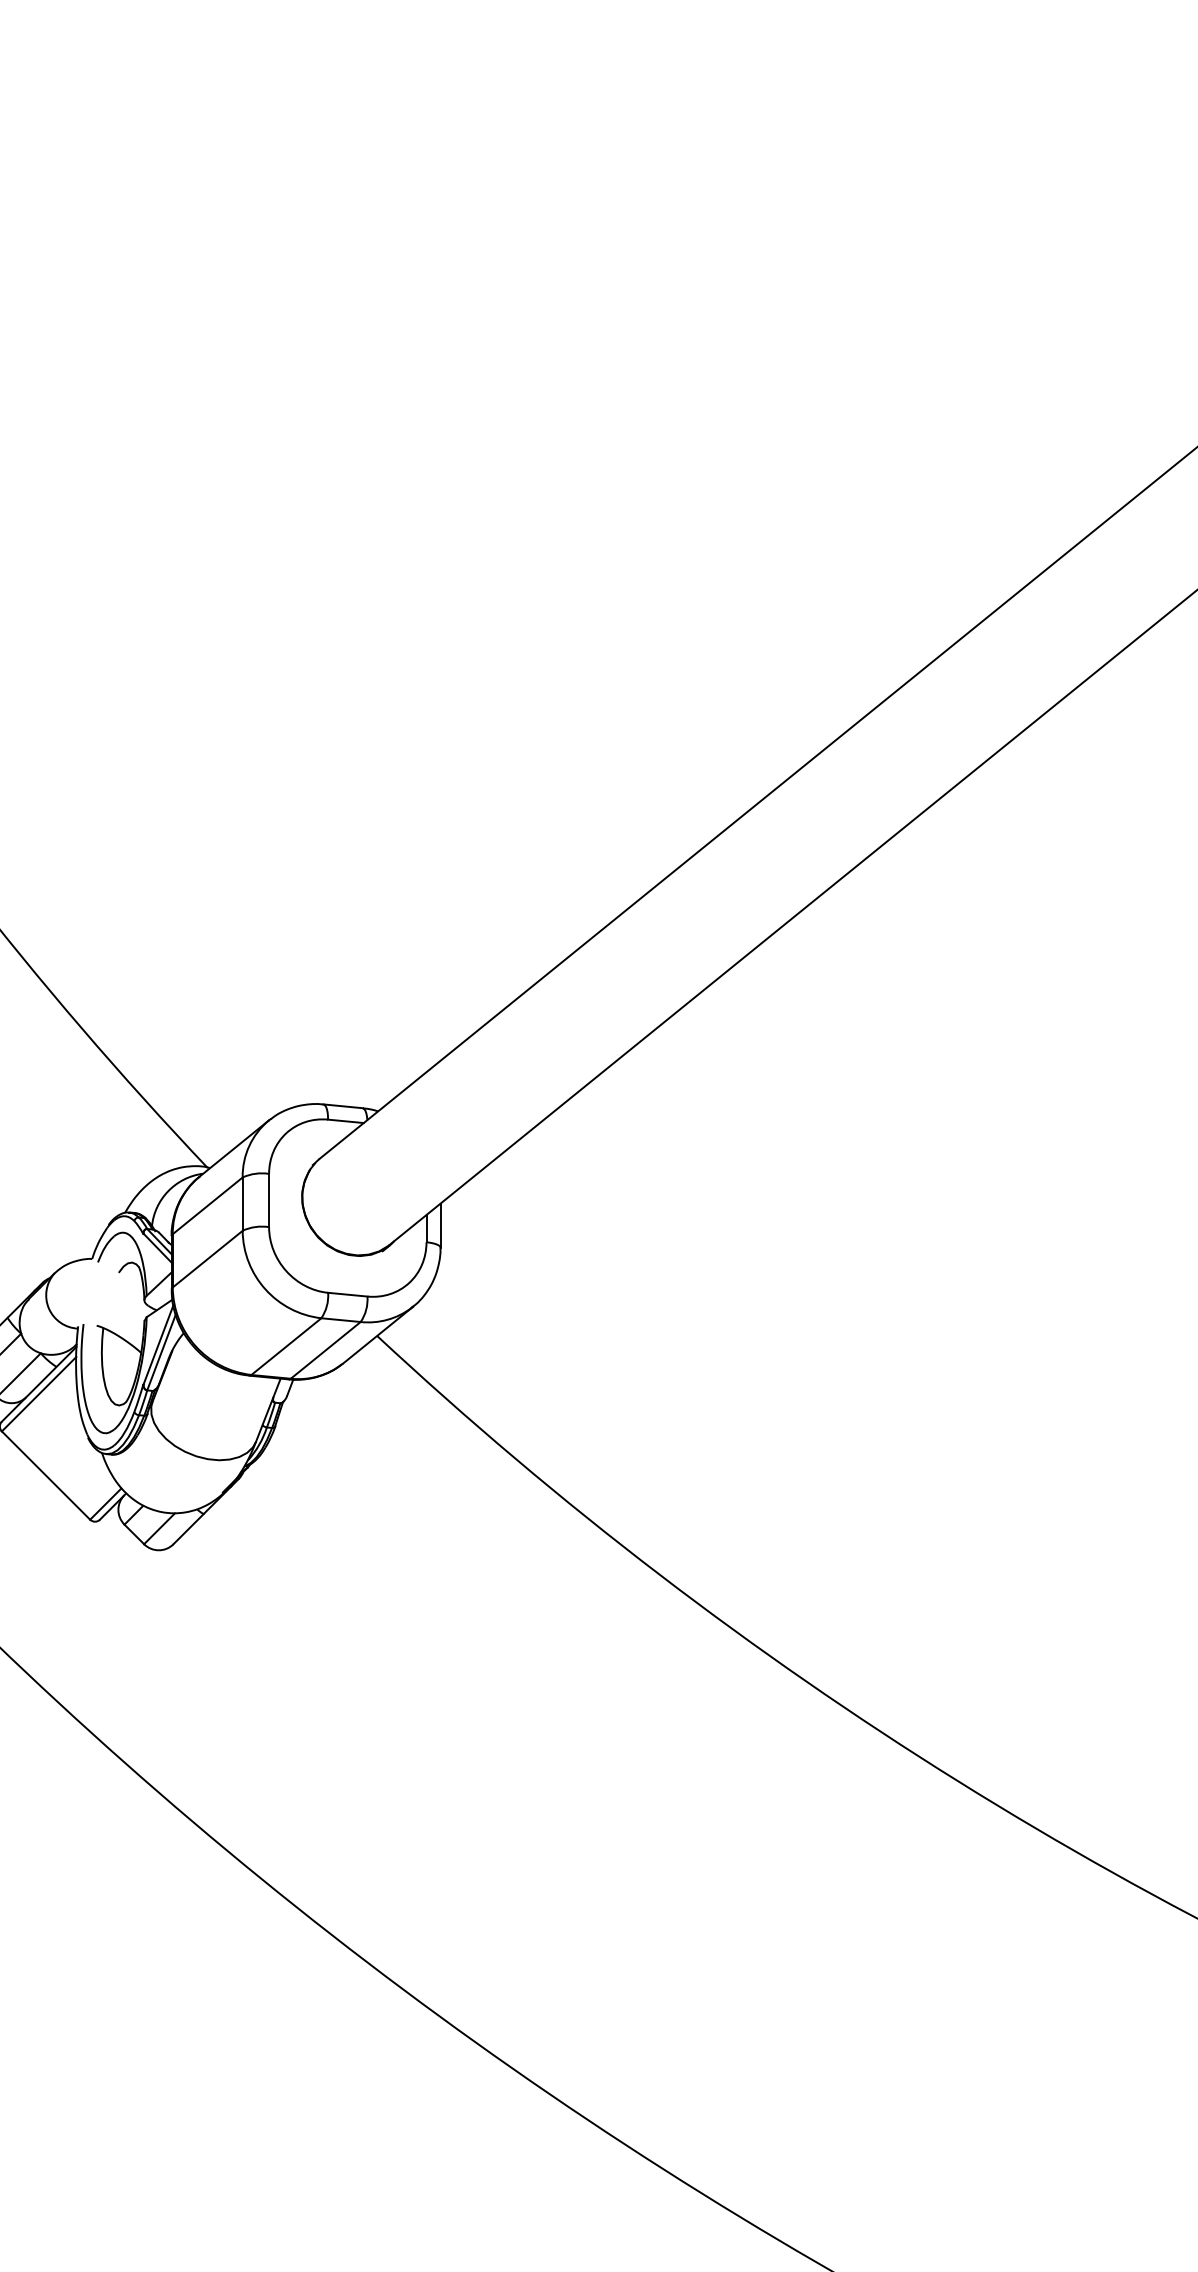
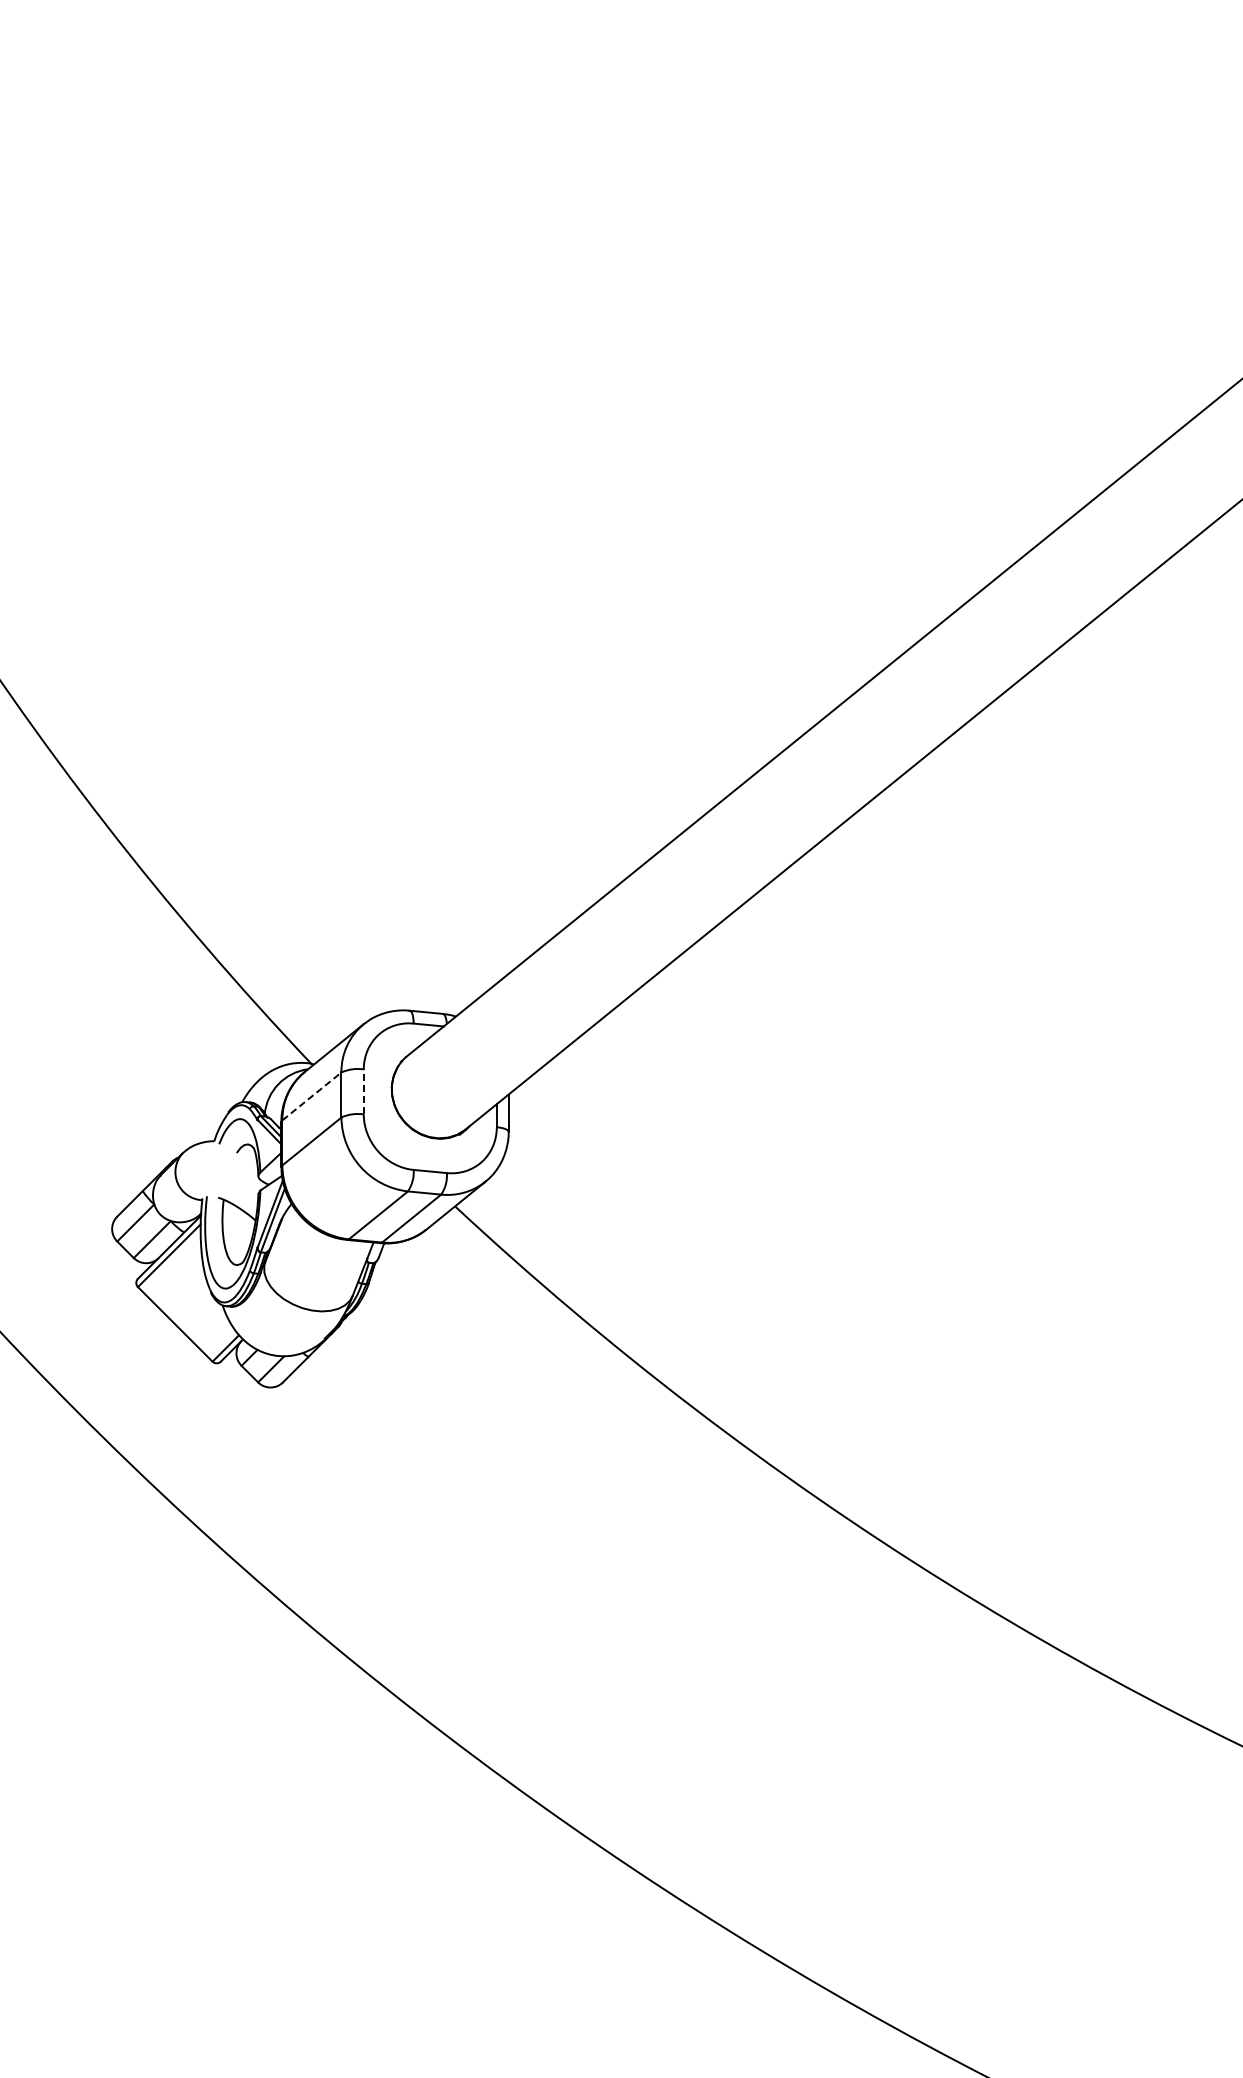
line: (268, 1200) -> (363, 1091), solid -> dashed
line: (208, 1205) -> (312, 1096), solid -> dashed

